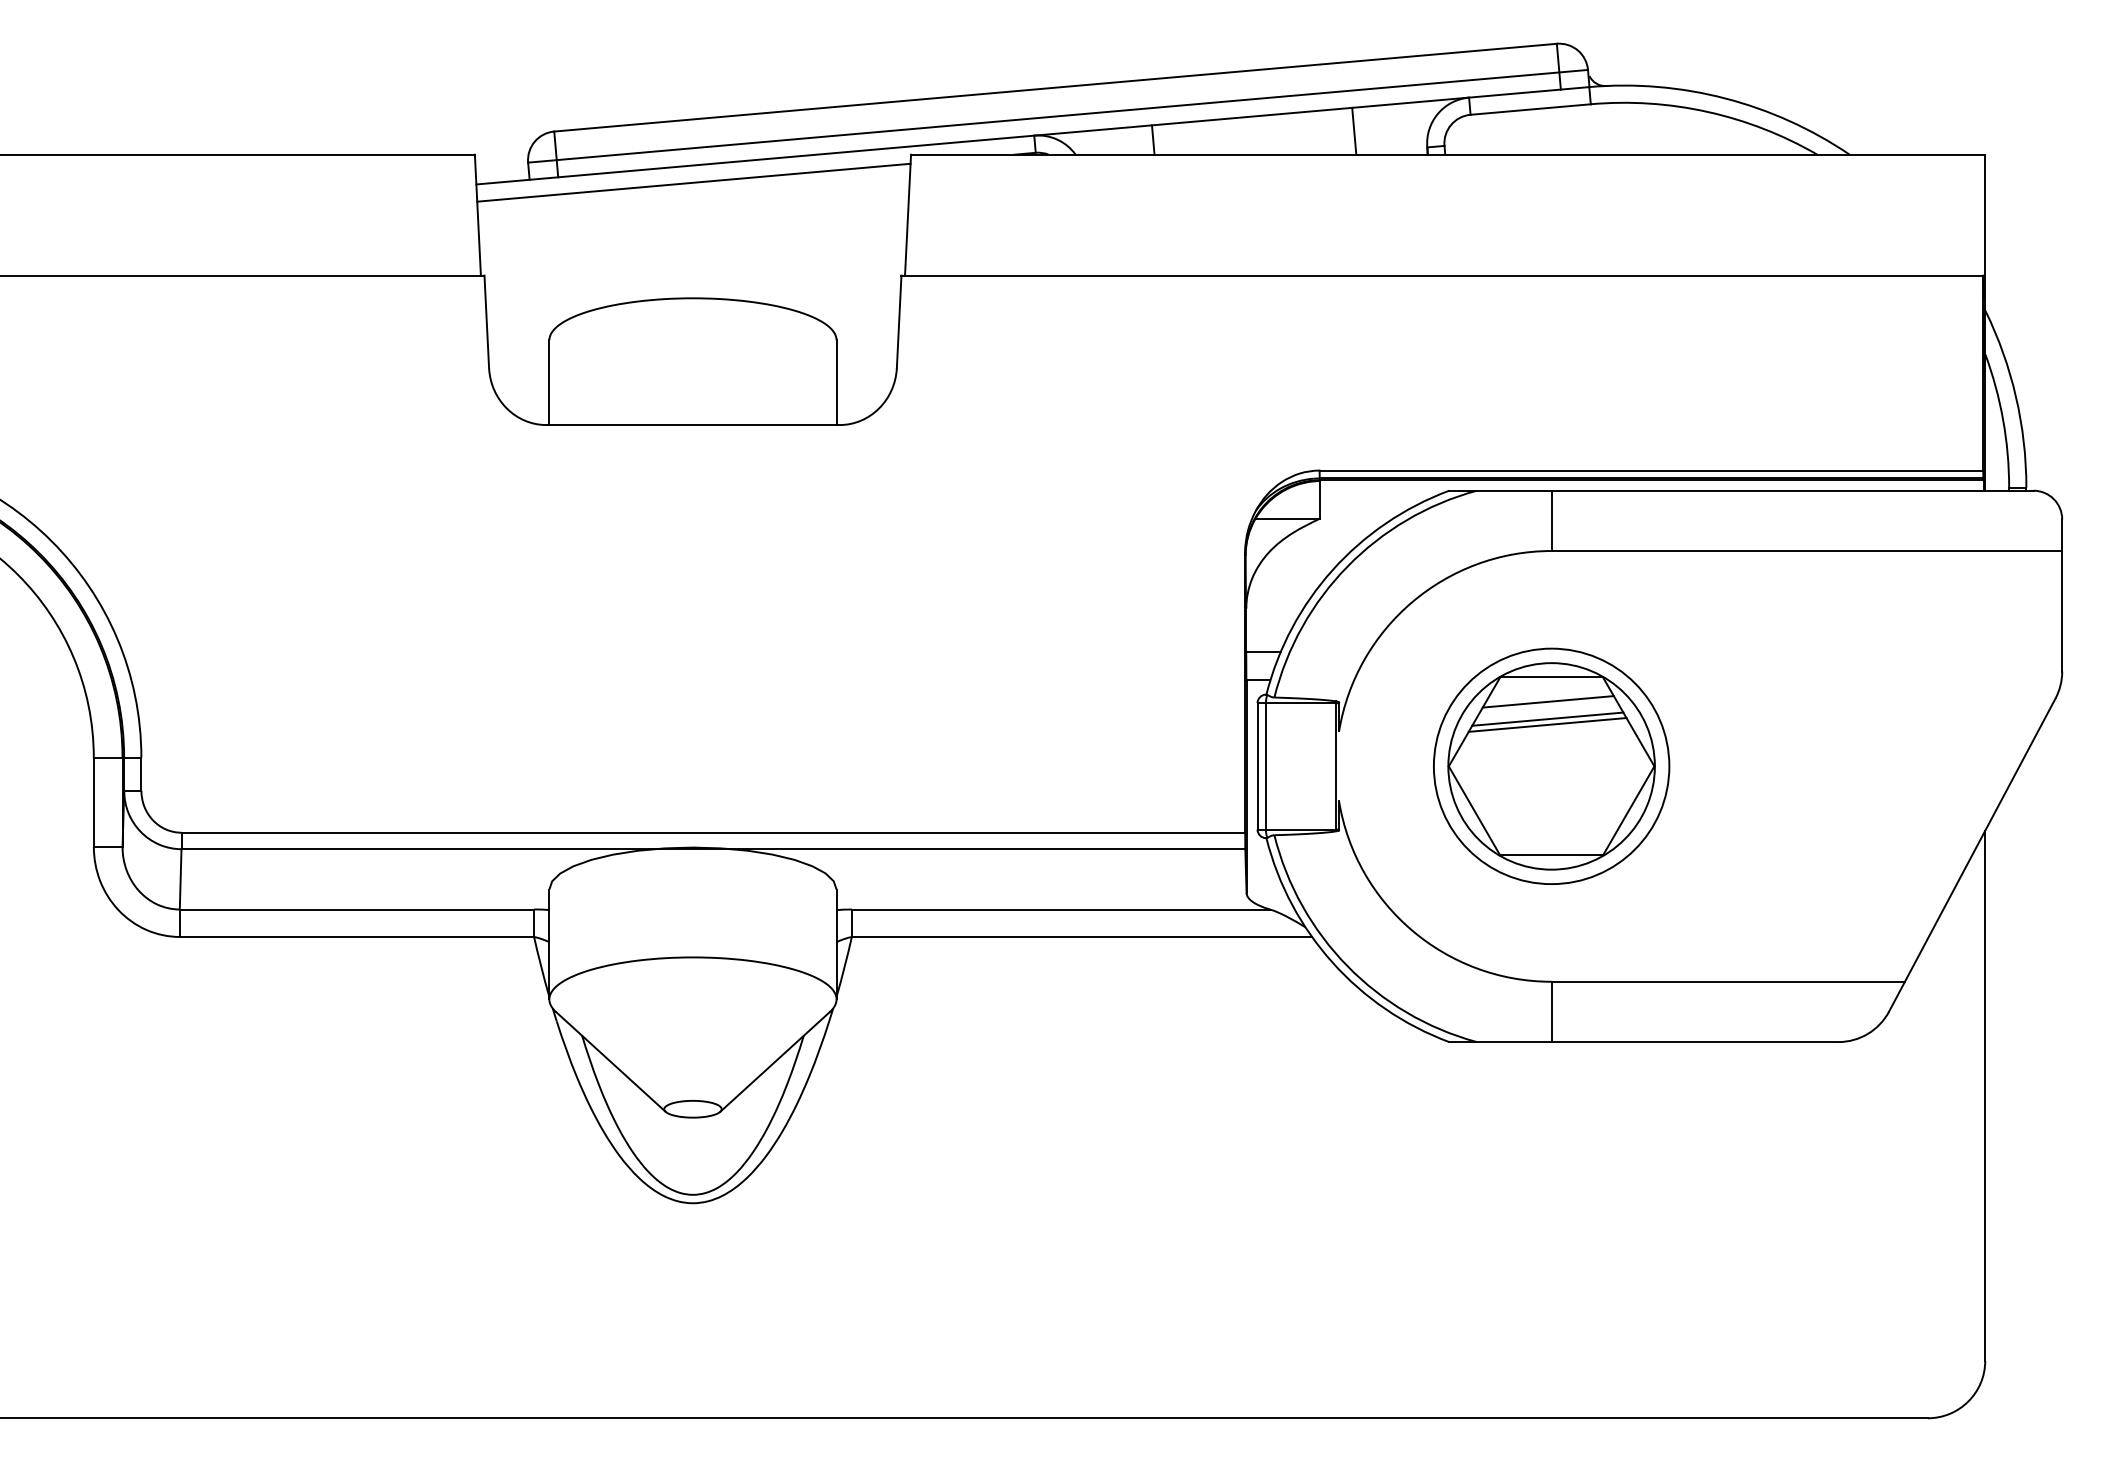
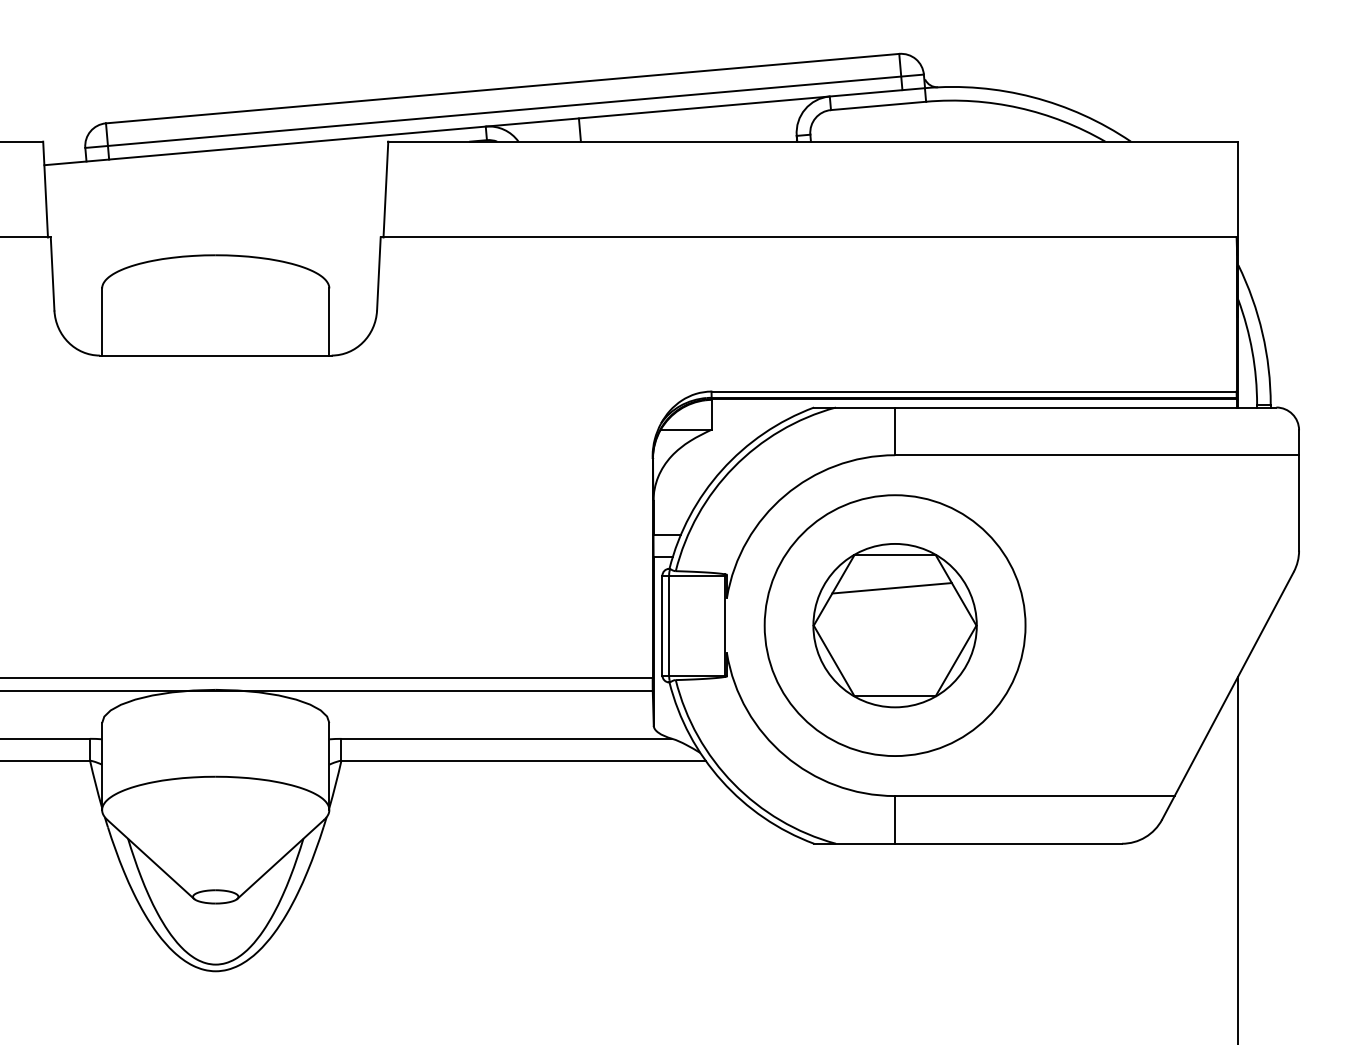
line: (1354, 130) -> (739, 122), removed
line: (693, 182) -> (216, 163), removed
line: (1547, 701) -> (891, 574), removed
line: (1547, 724) -> (891, 592), removed
circle: (1551, 766) -> (895, 625), size x1.4

